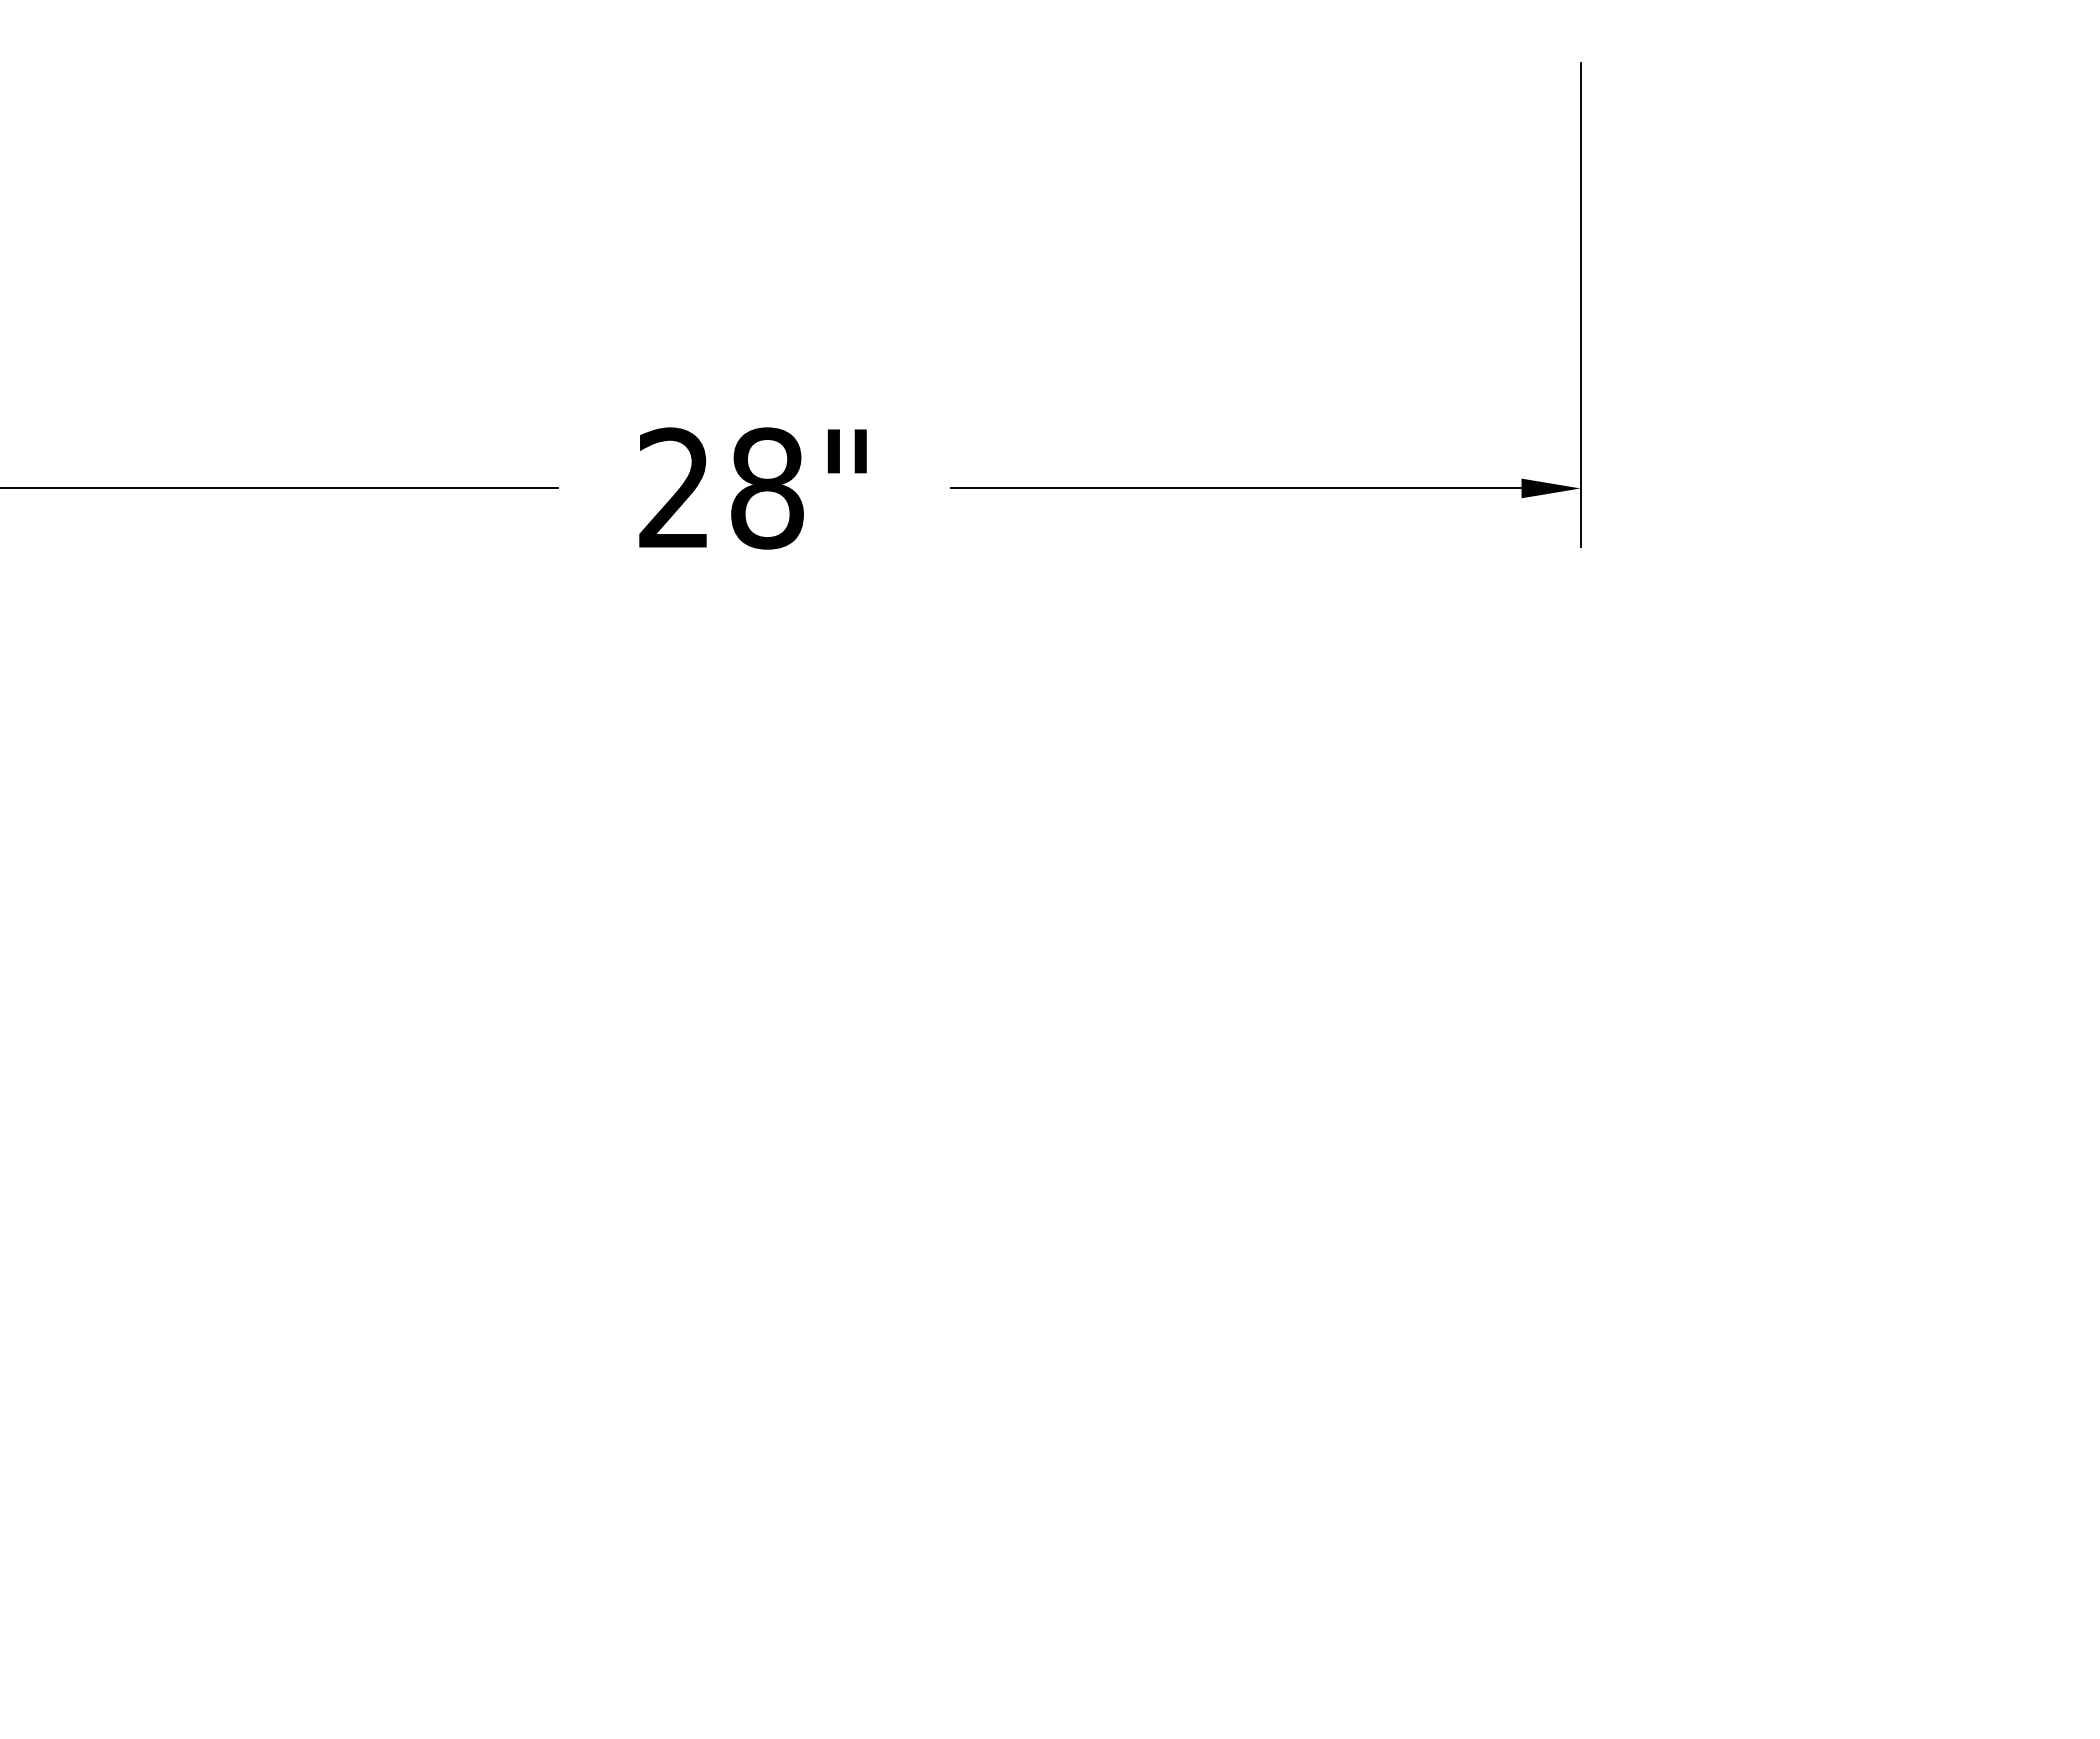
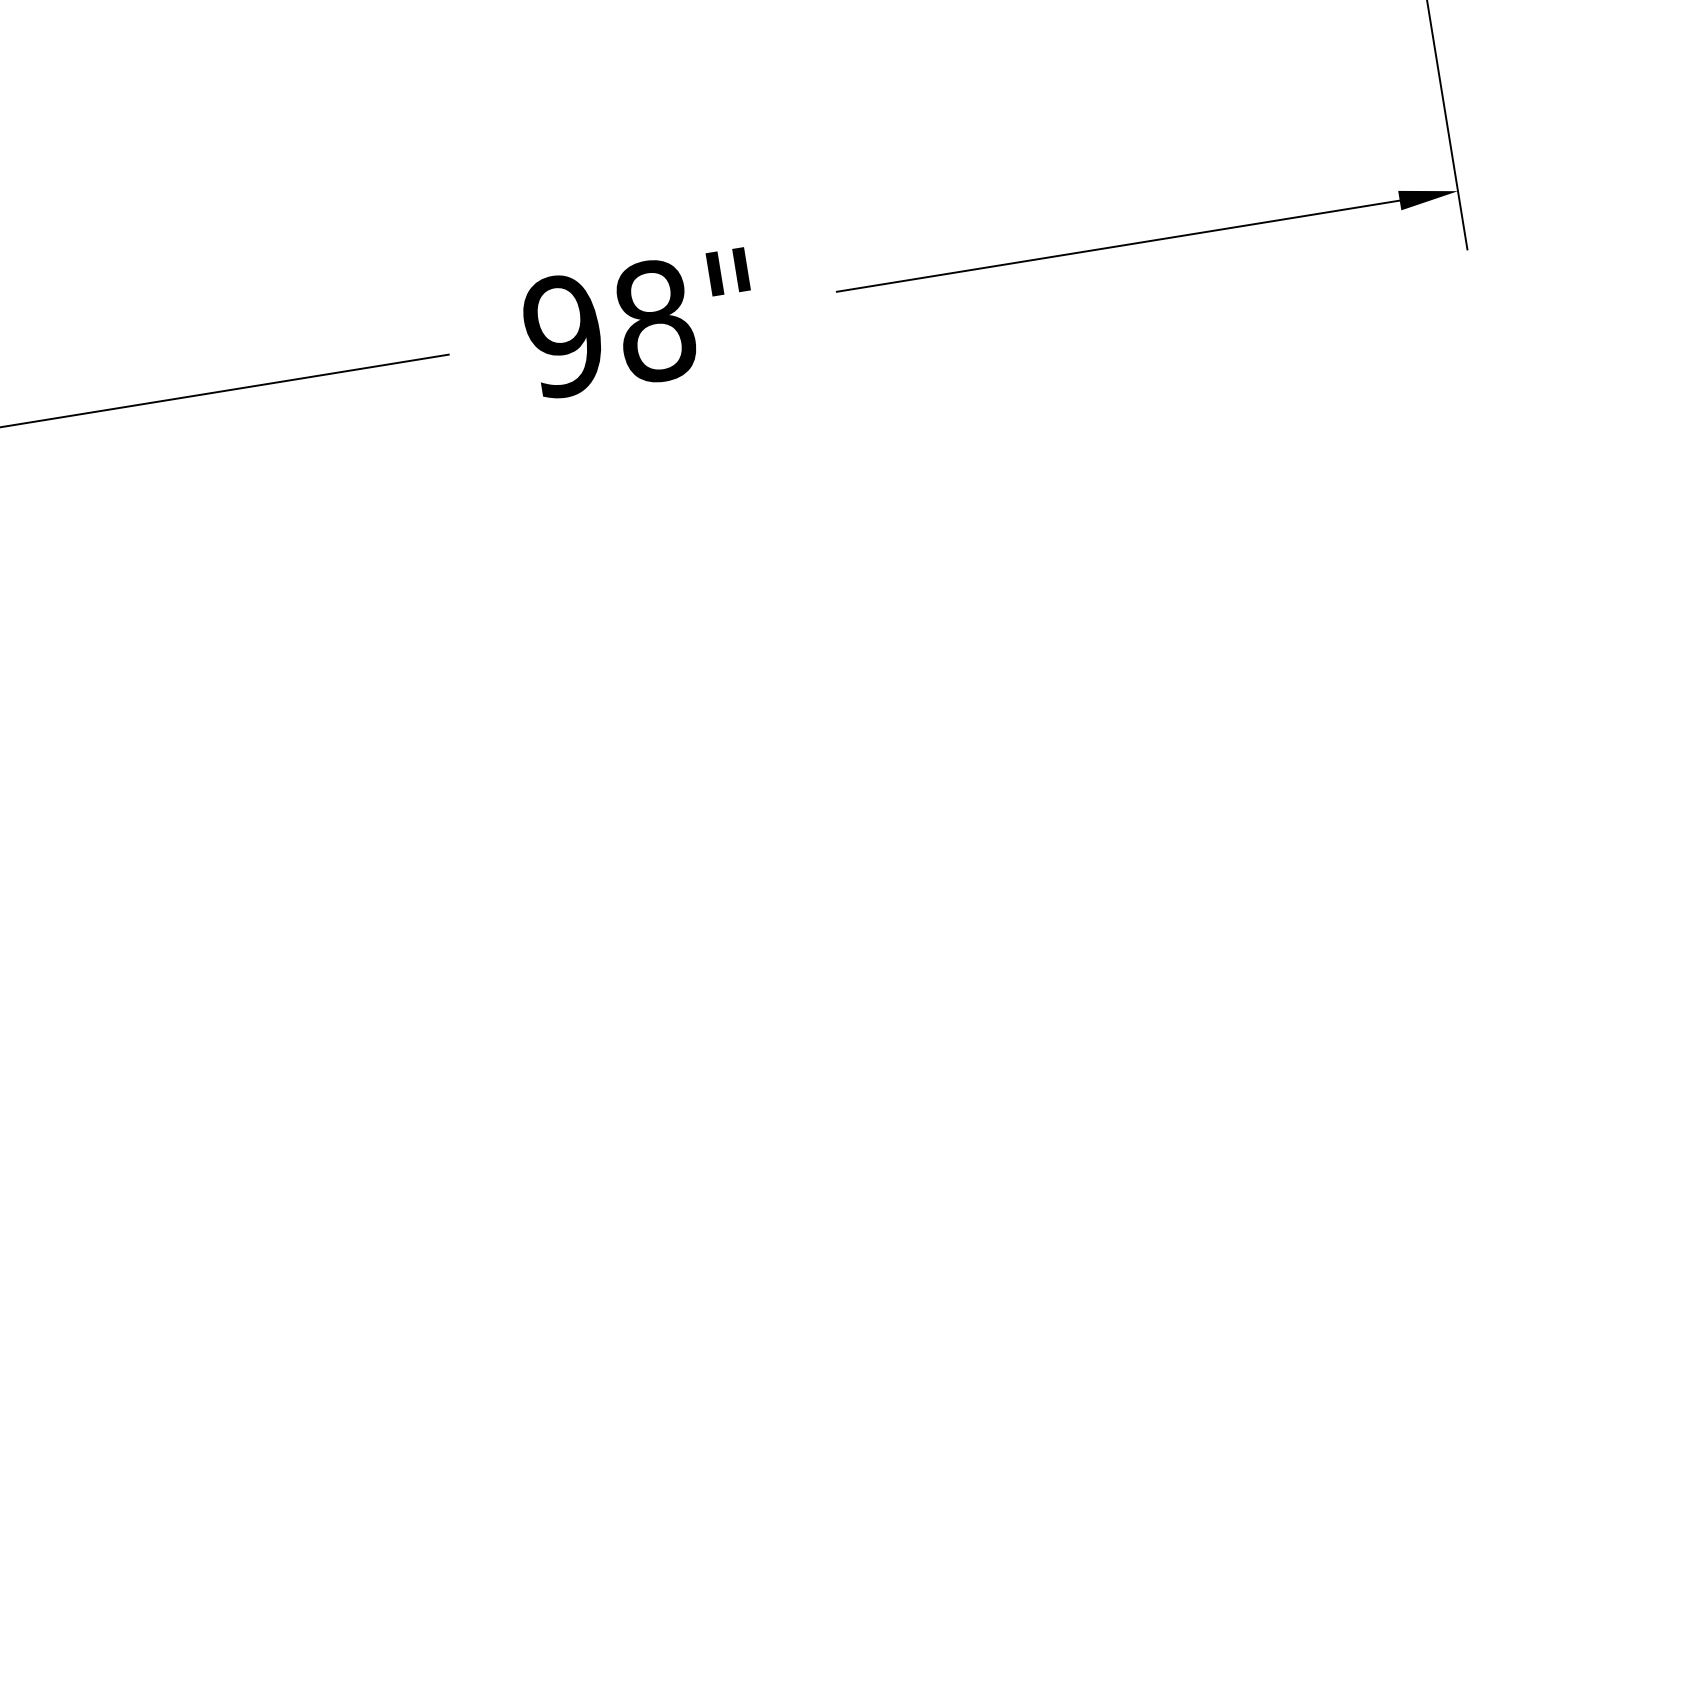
text: (673, 488) -> (562, 336), 28" -> 98"

